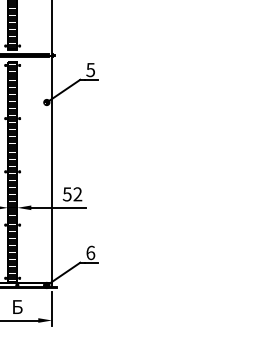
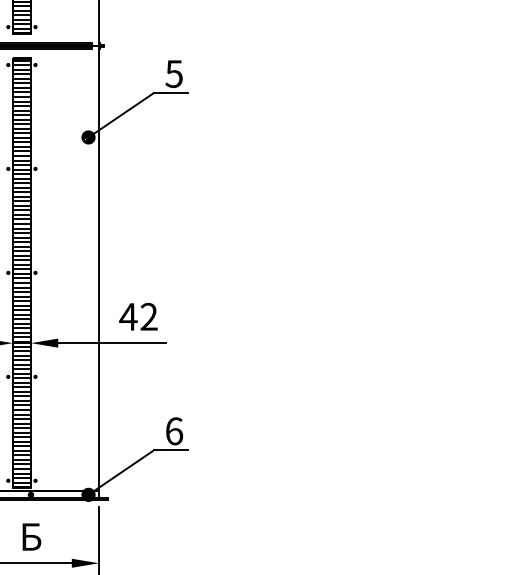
text: (66, 194) -> (126, 317), 52 -> 42

